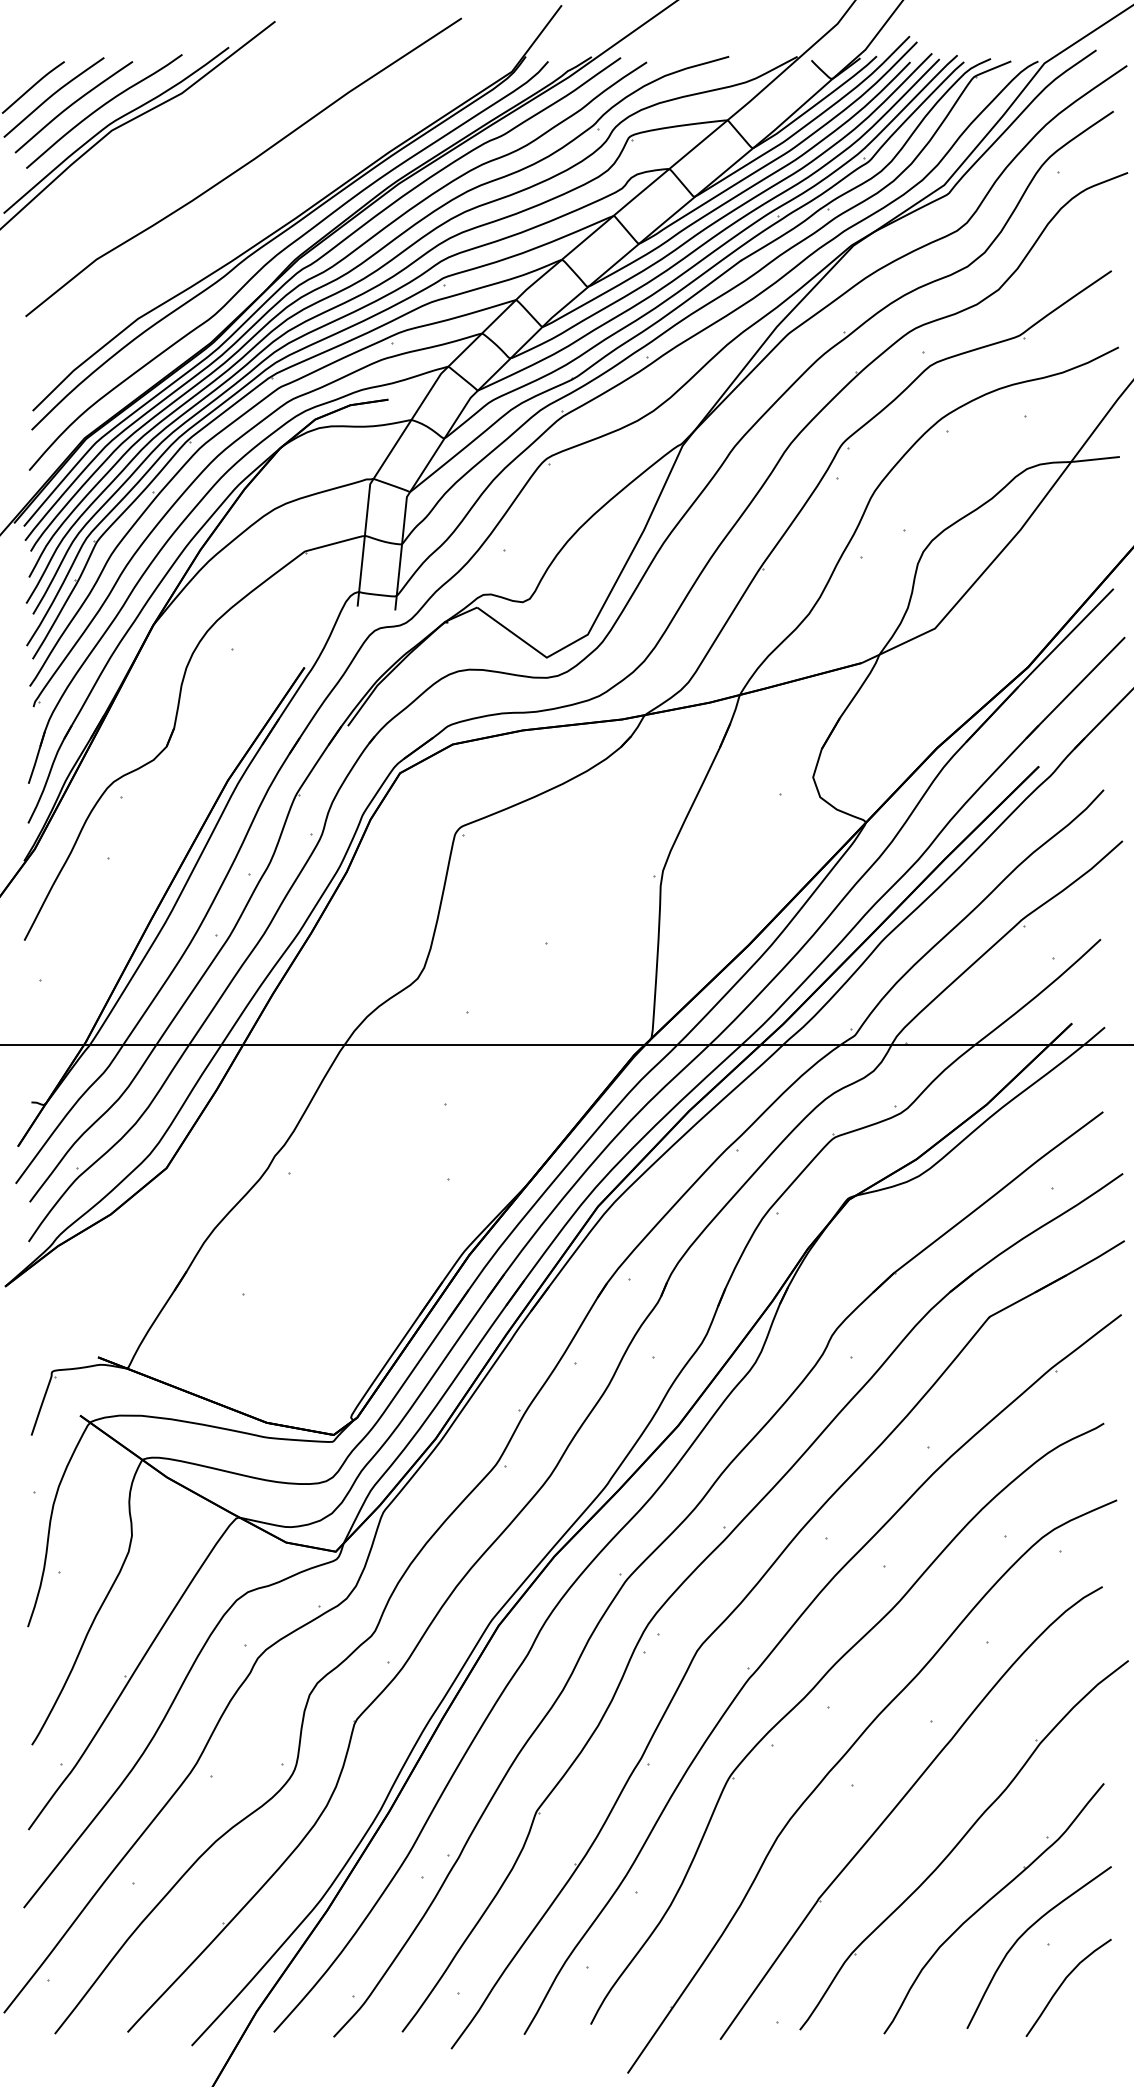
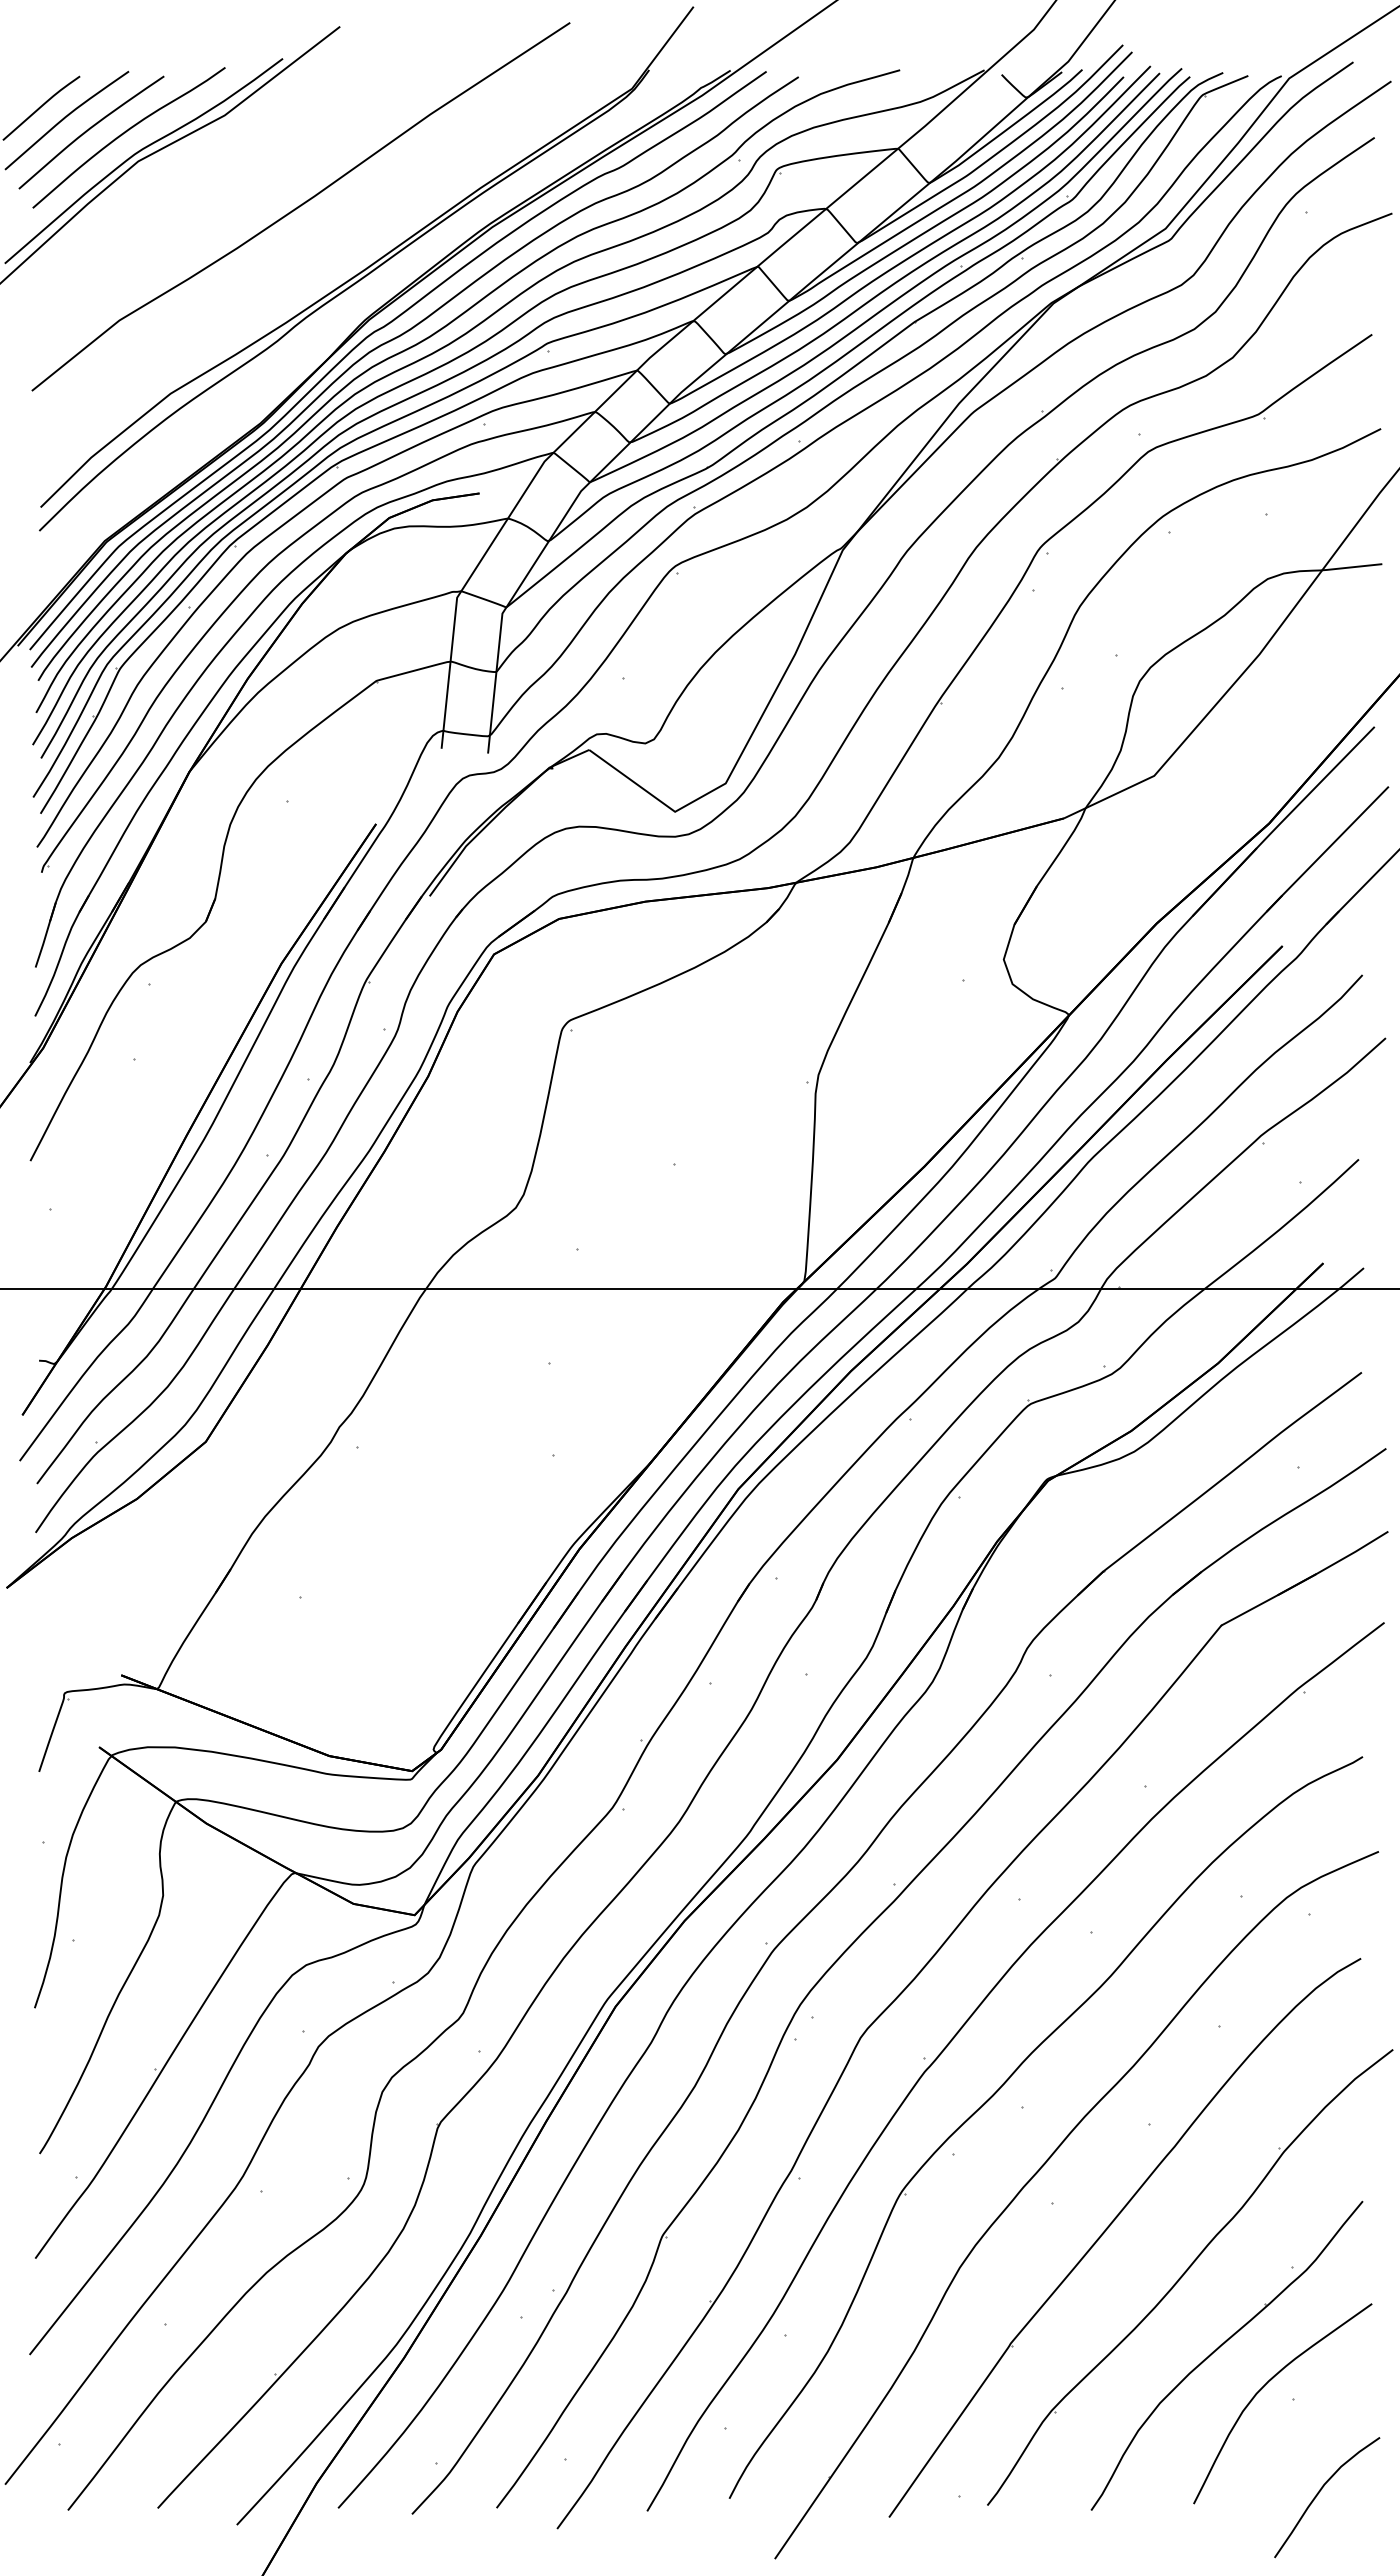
curve: (278, 254) -> (344, 314), removed
curve: (1062, 1984) -> (1319, 2493), moved

